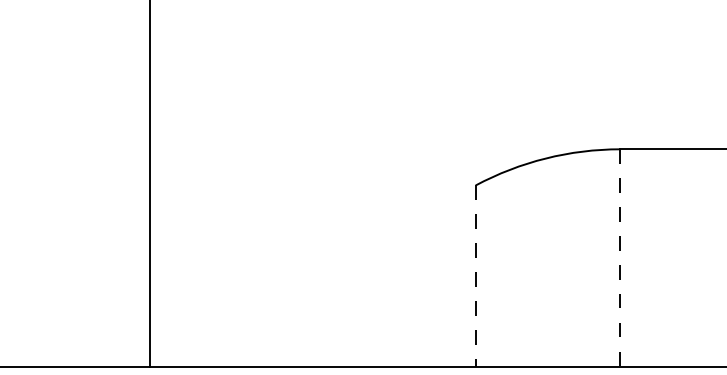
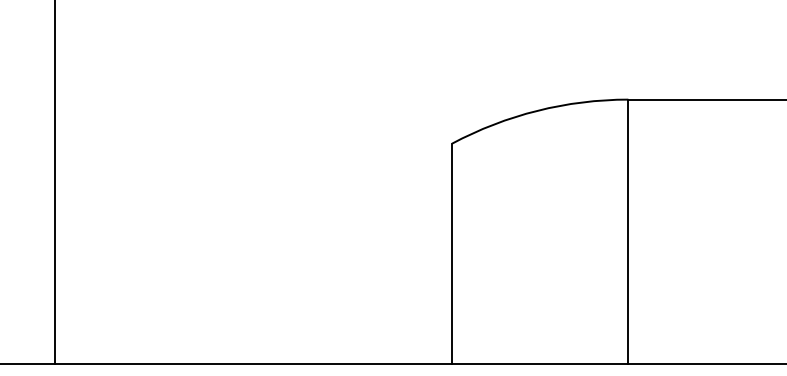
line: (620, 257) -> (628, 231), dashed -> solid
line: (475, 276) -> (451, 254), dashed -> solid

